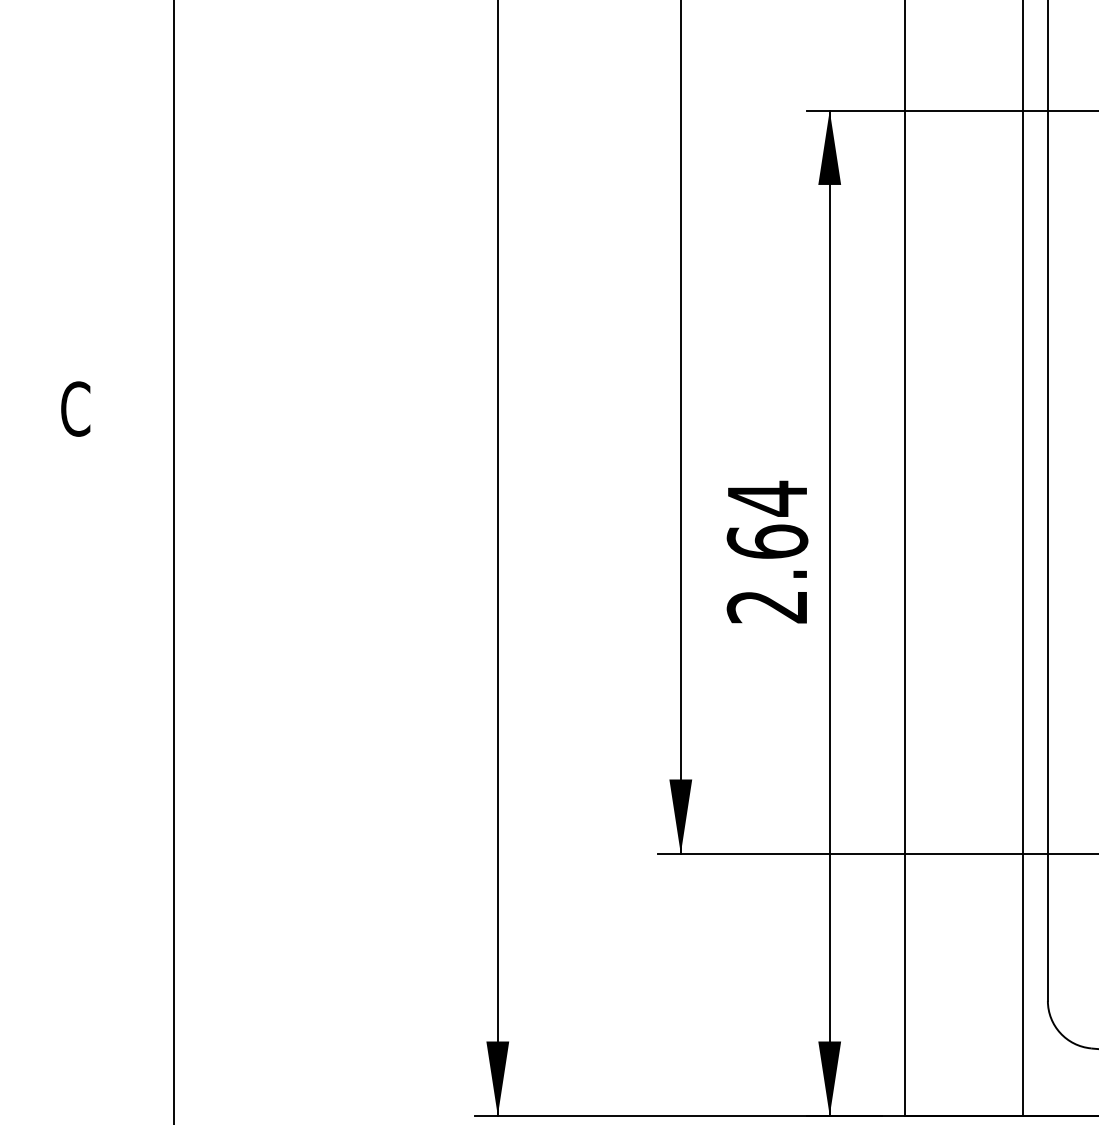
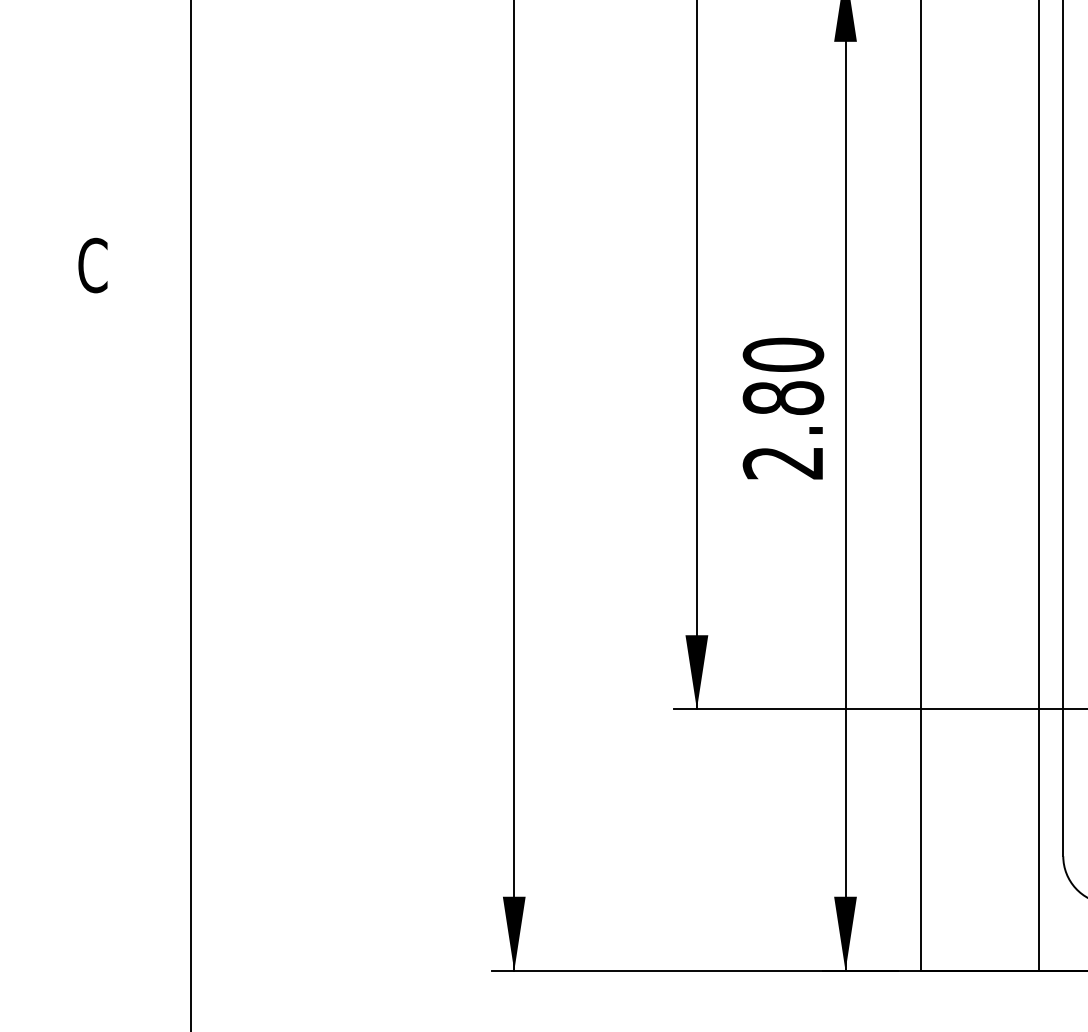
text: (767, 519) -> (783, 375), 2.64 -> 2.80

